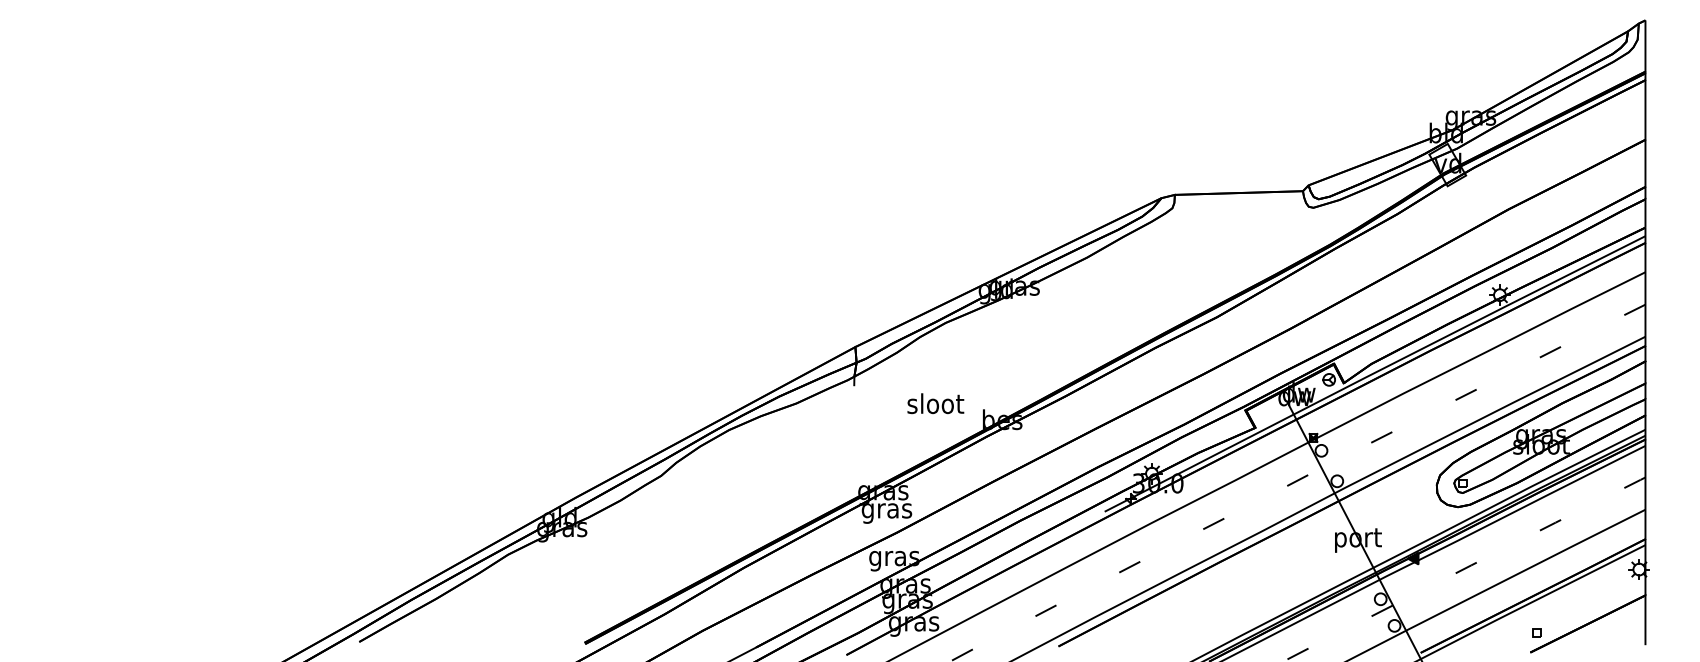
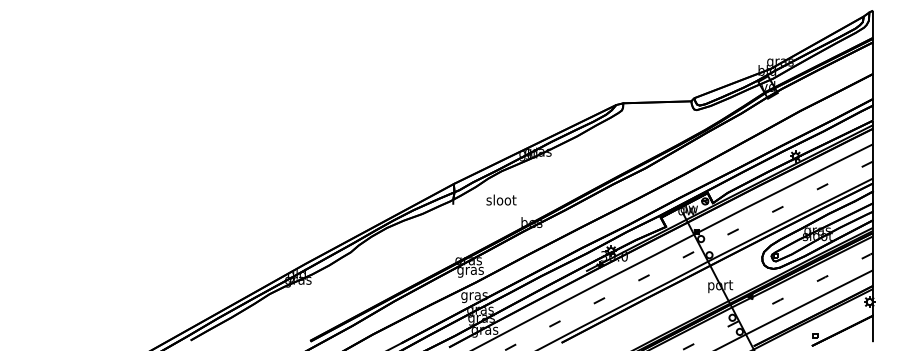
text: (935, 402) -> (501, 199), moved

